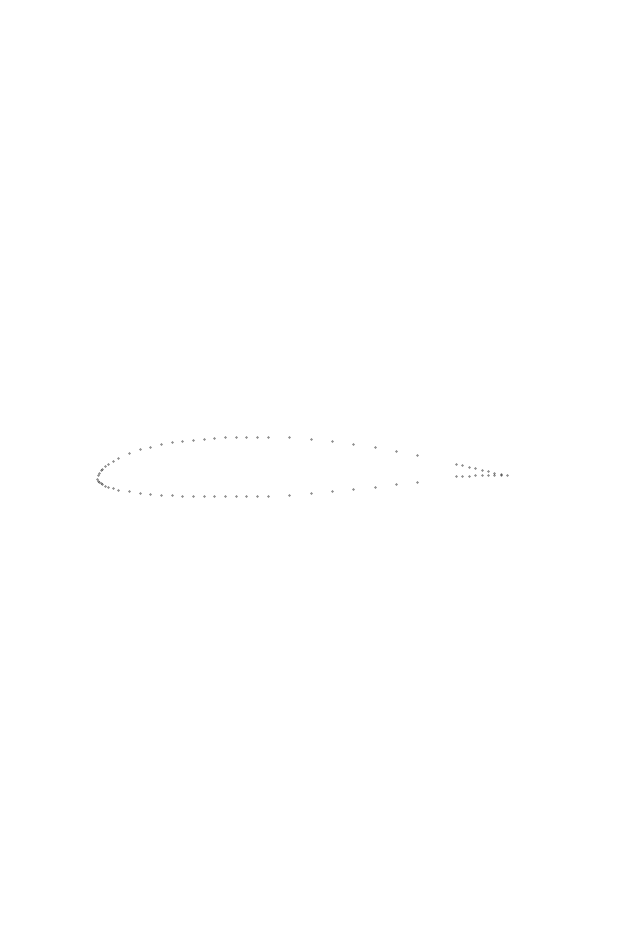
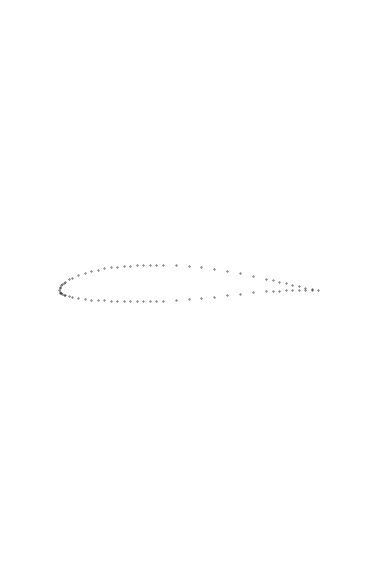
part: (481, 470) -> (292, 285), size x1.67

